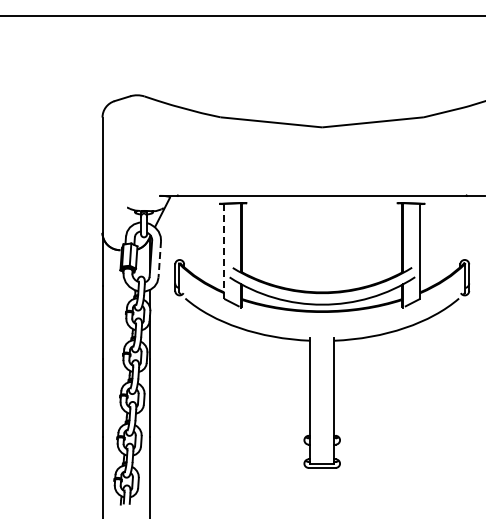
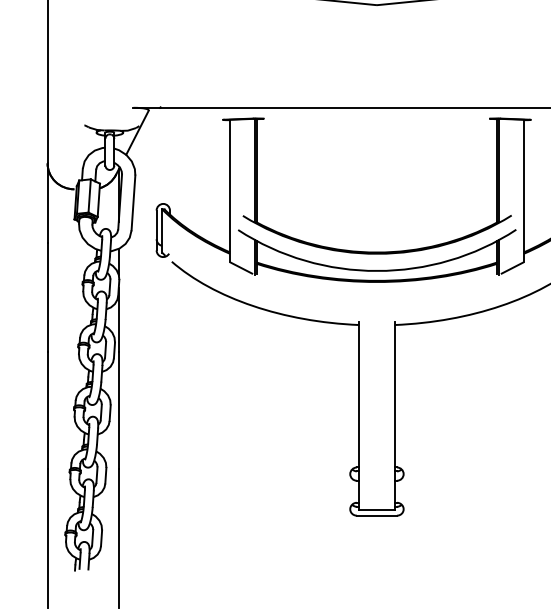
line: (224, 251) -> (230, 191), dashed -> solid
line: (159, 259) -> (133, 203), dashed -> solid

